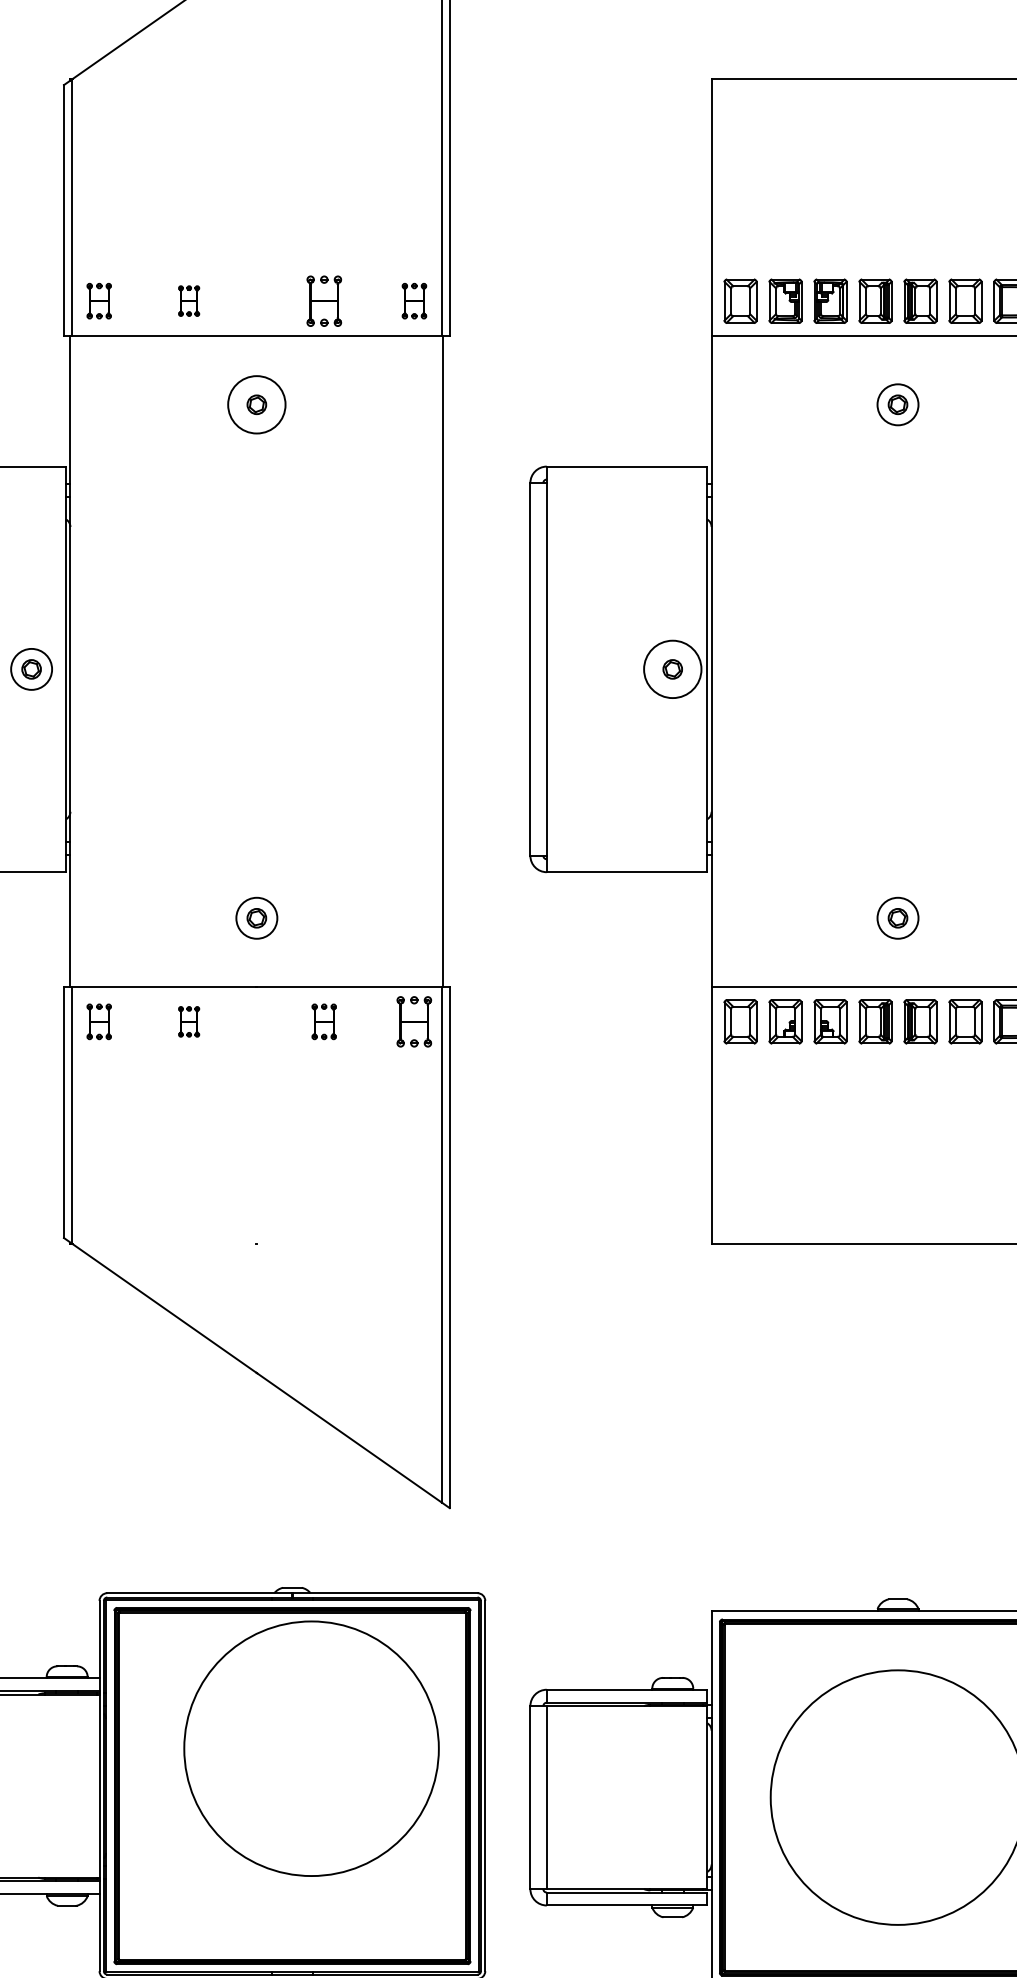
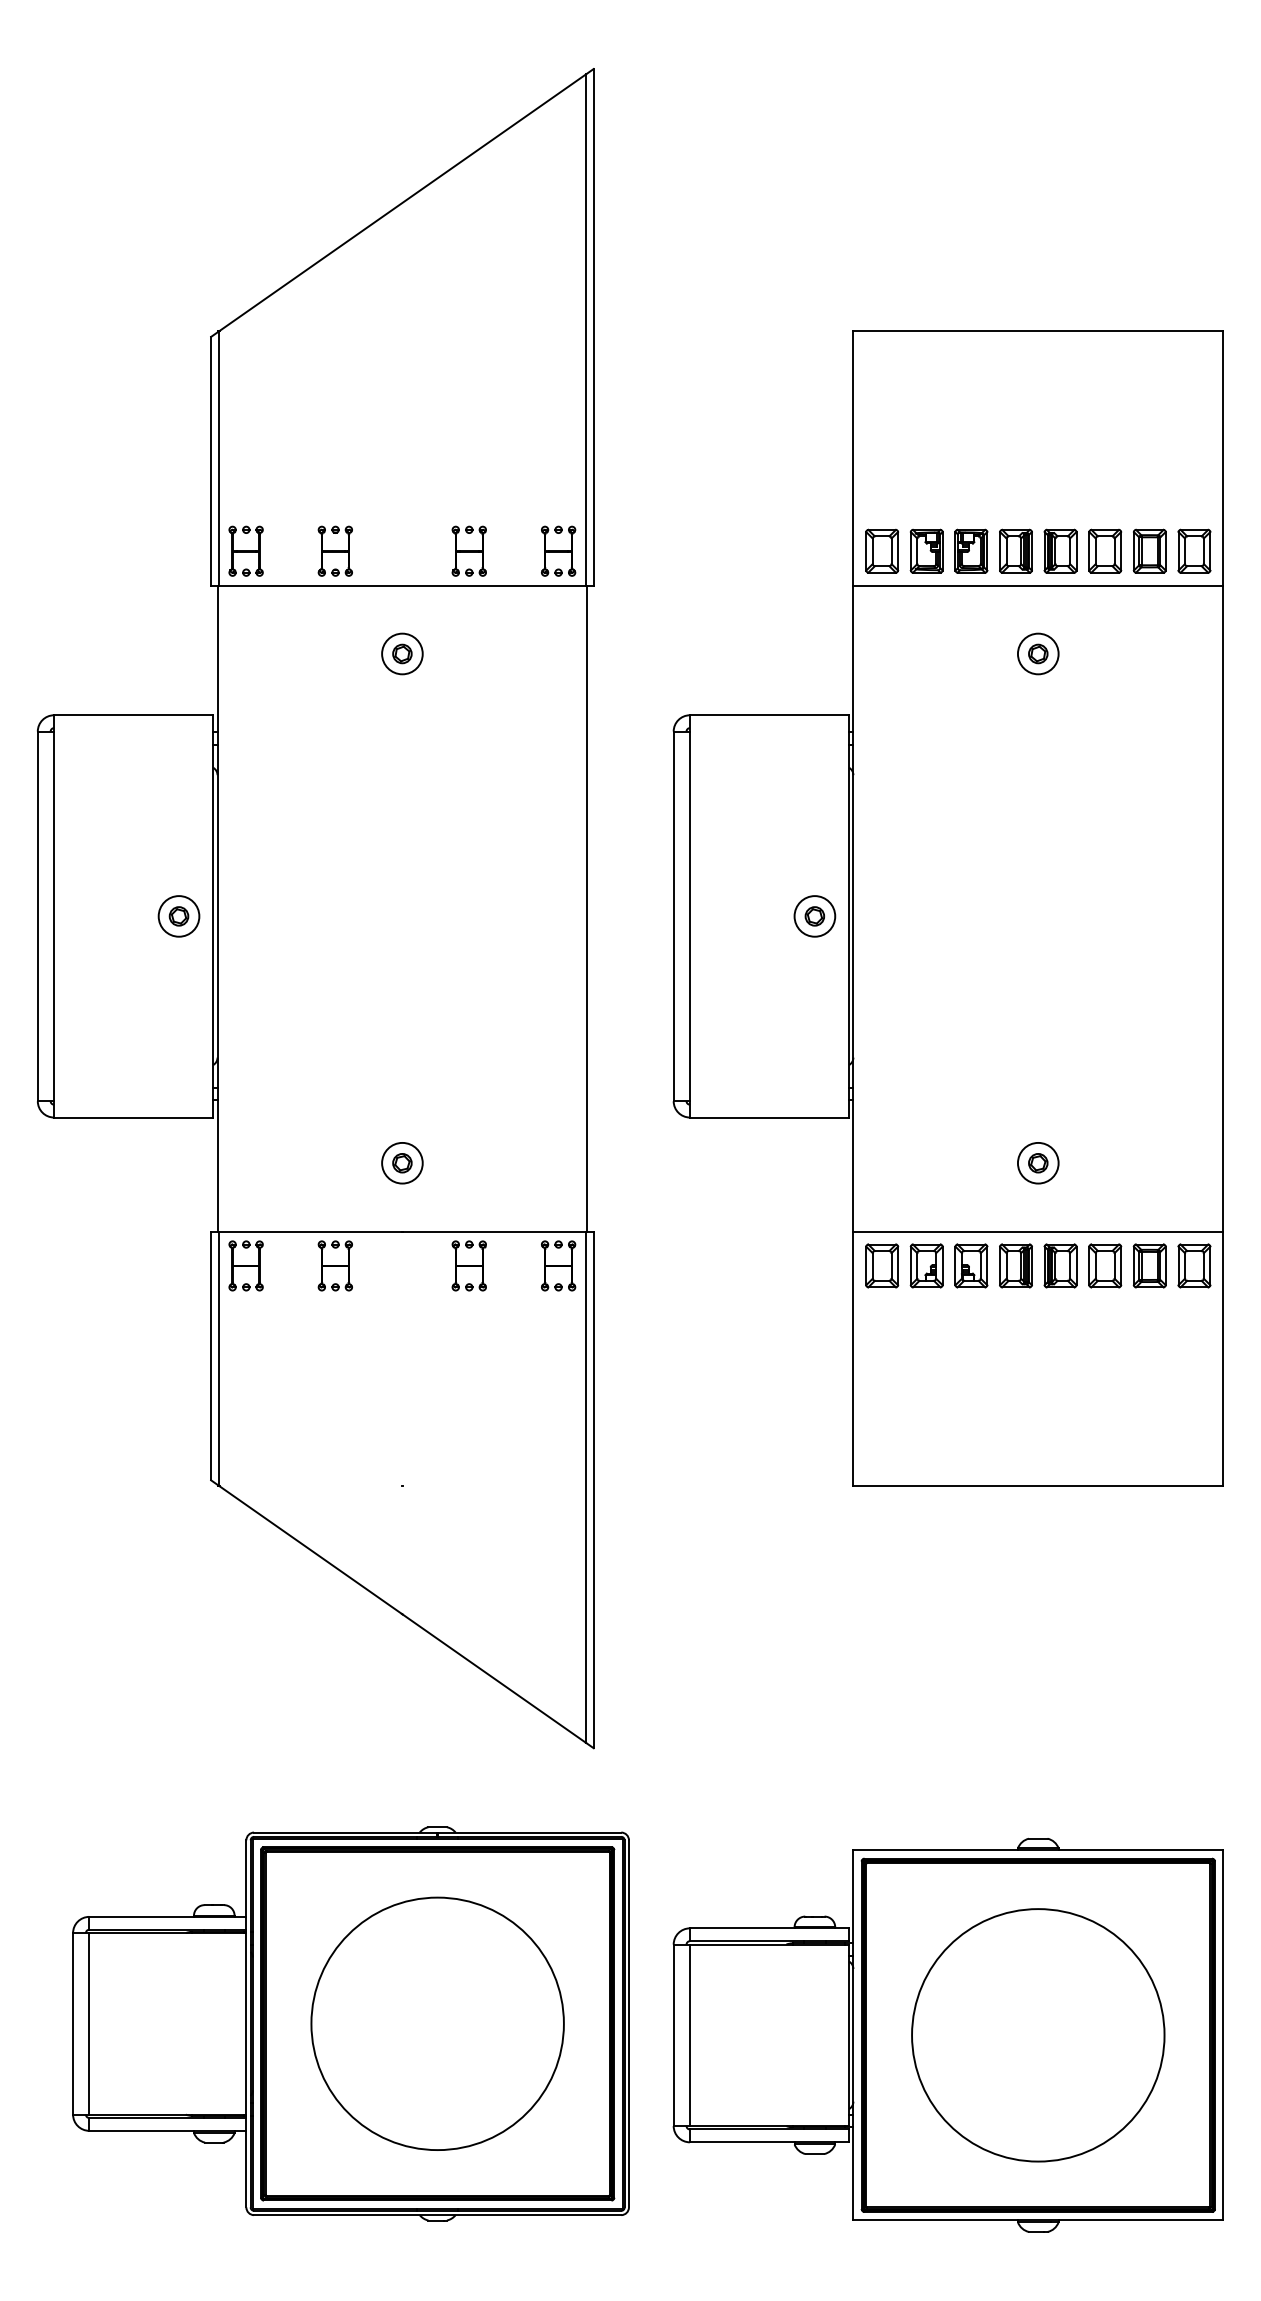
part: (98, 300) -> (245, 550), size x1.43
part: (188, 300) -> (334, 550), size x1.67
part: (414, 300) -> (558, 550), size x1.43
circle: (256, 404) -> (402, 653), size x0.71
circle: (672, 669) -> (814, 916), size x0.71
part: (98, 1021) -> (245, 1265), size x1.43
part: (188, 1021) -> (334, 1265), size x1.67
part: (323, 1021) -> (468, 1265), size x1.43
circle: (311, 1748) -> (437, 2023), moved

